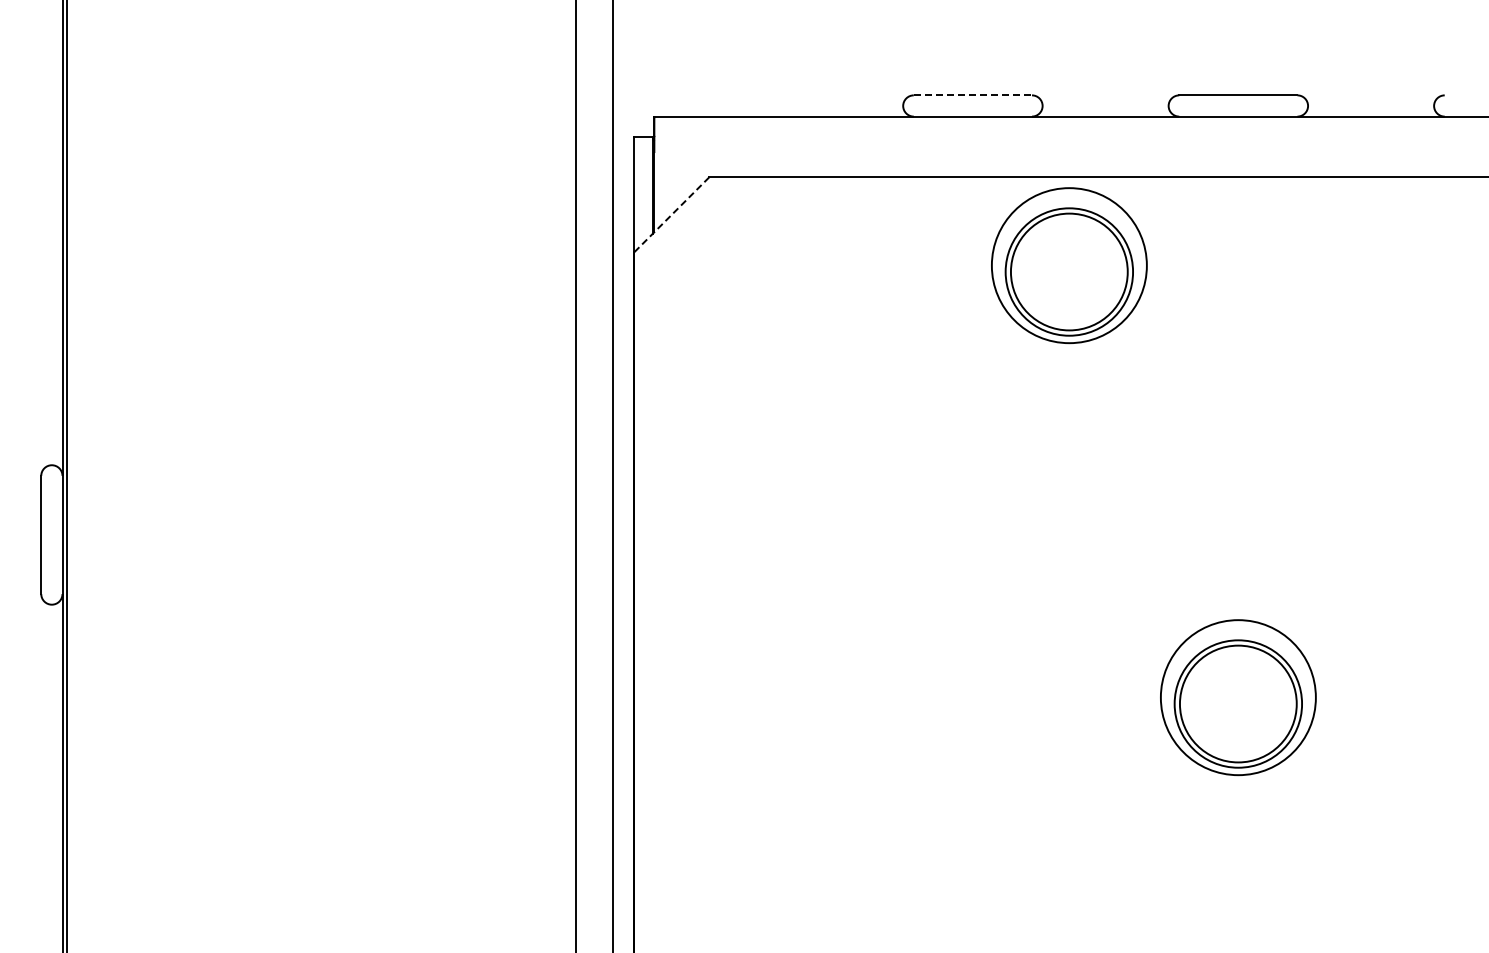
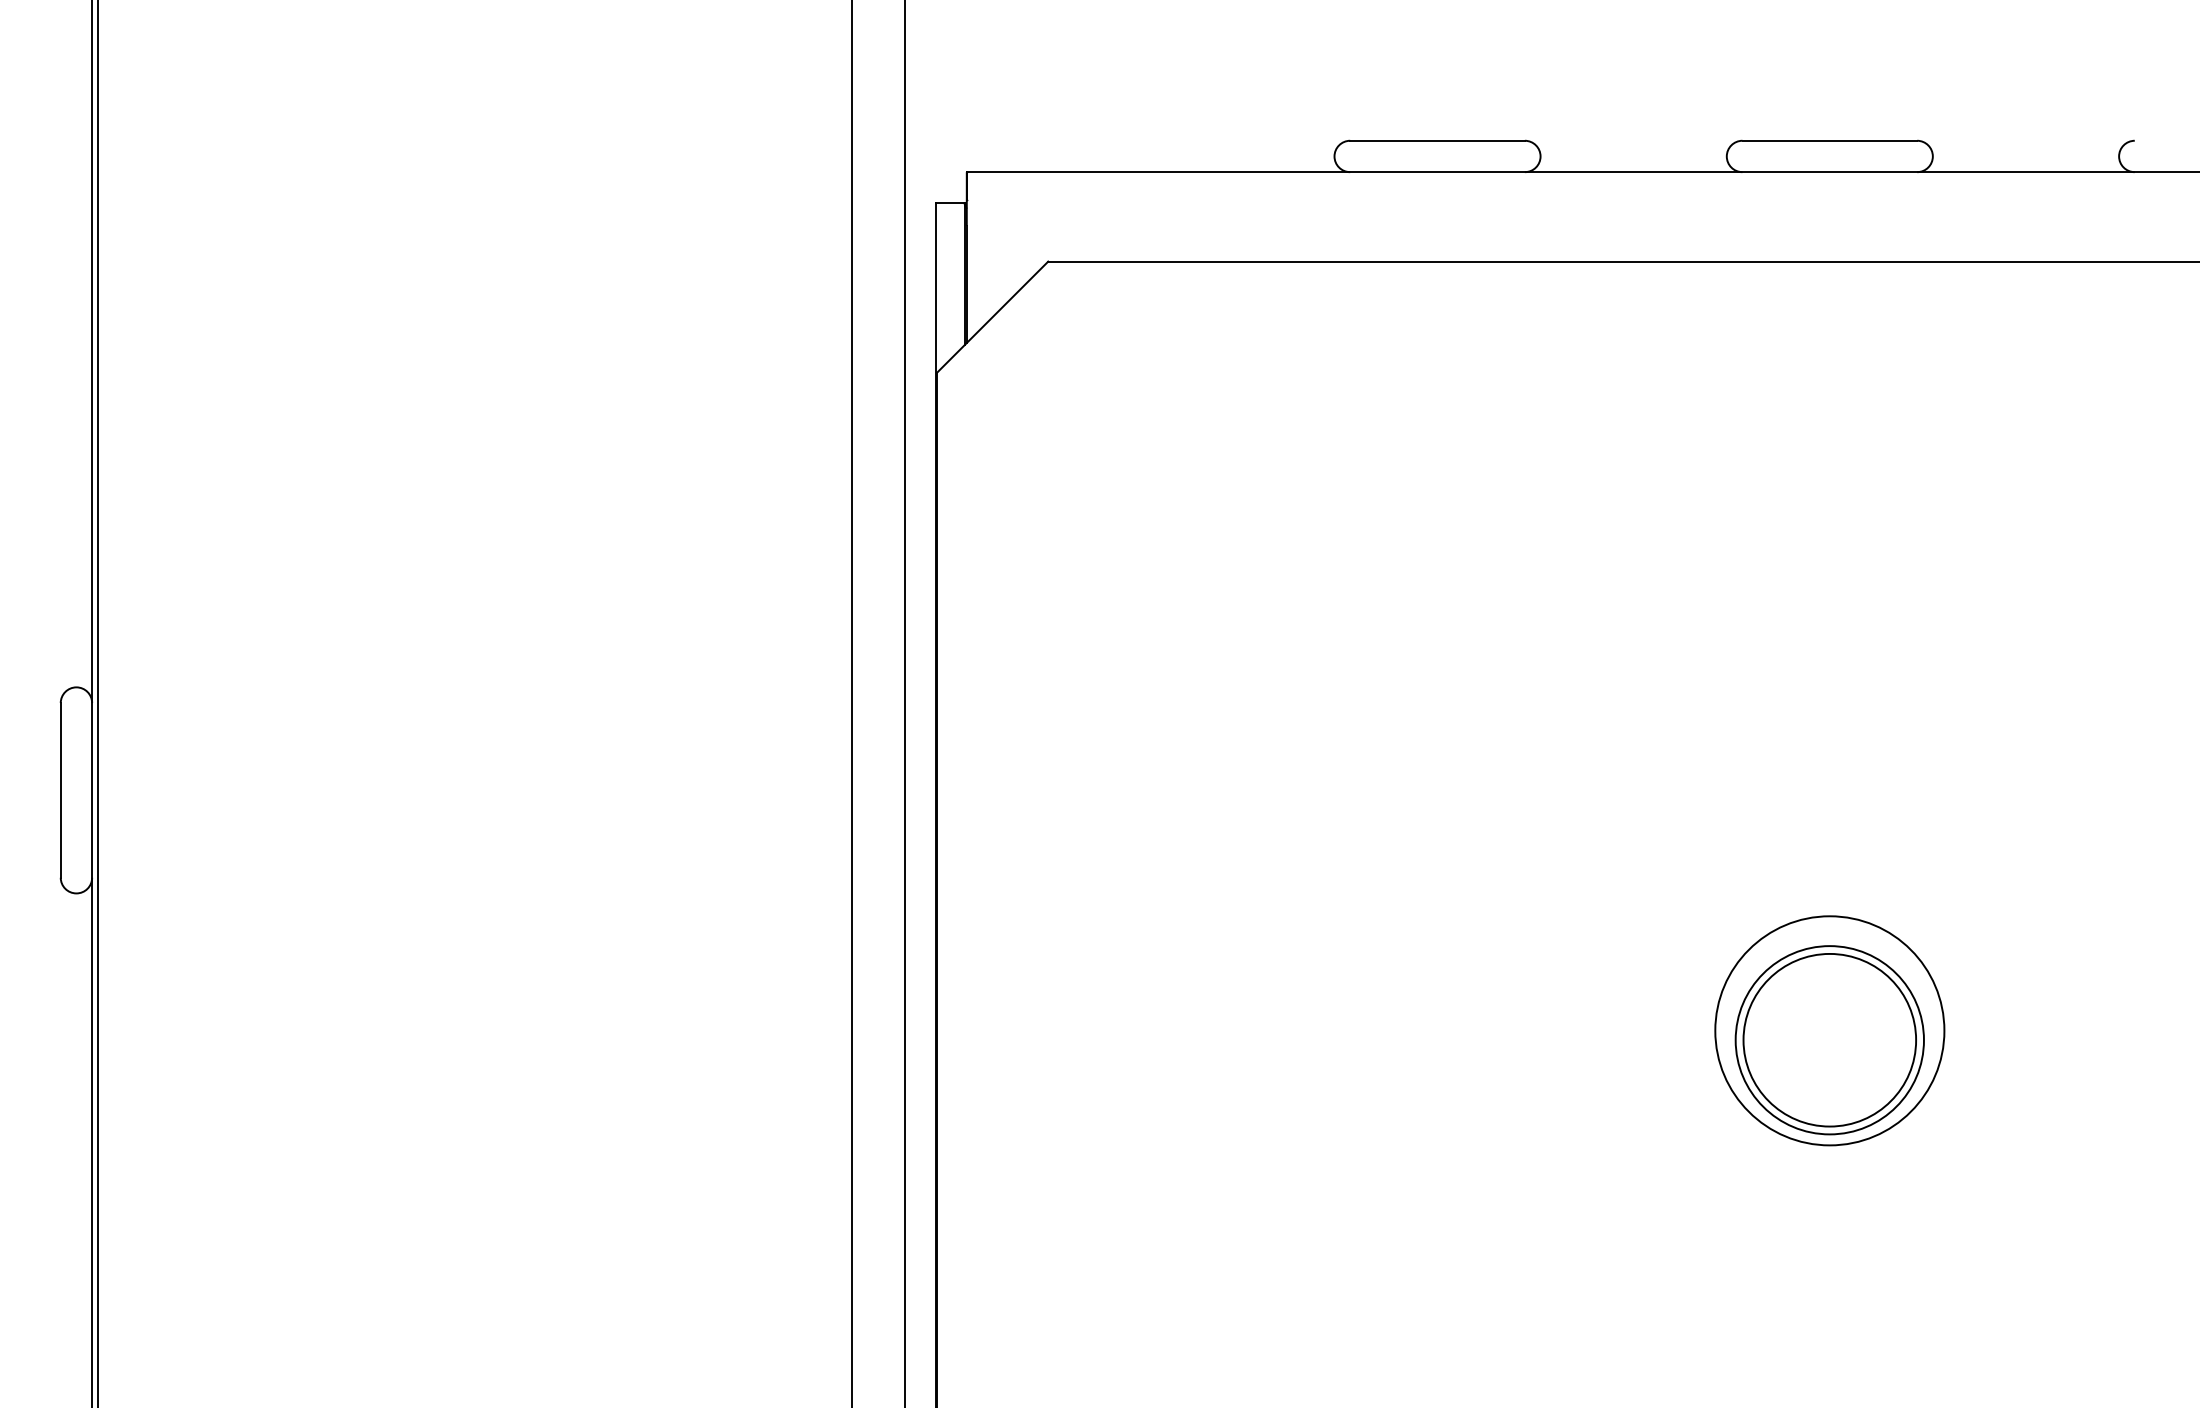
line: (973, 95) -> (1438, 140), dashed -> solid
line: (672, 214) -> (993, 316), dashed -> solid
part: (1069, 265) -> (1580, 392), removed

